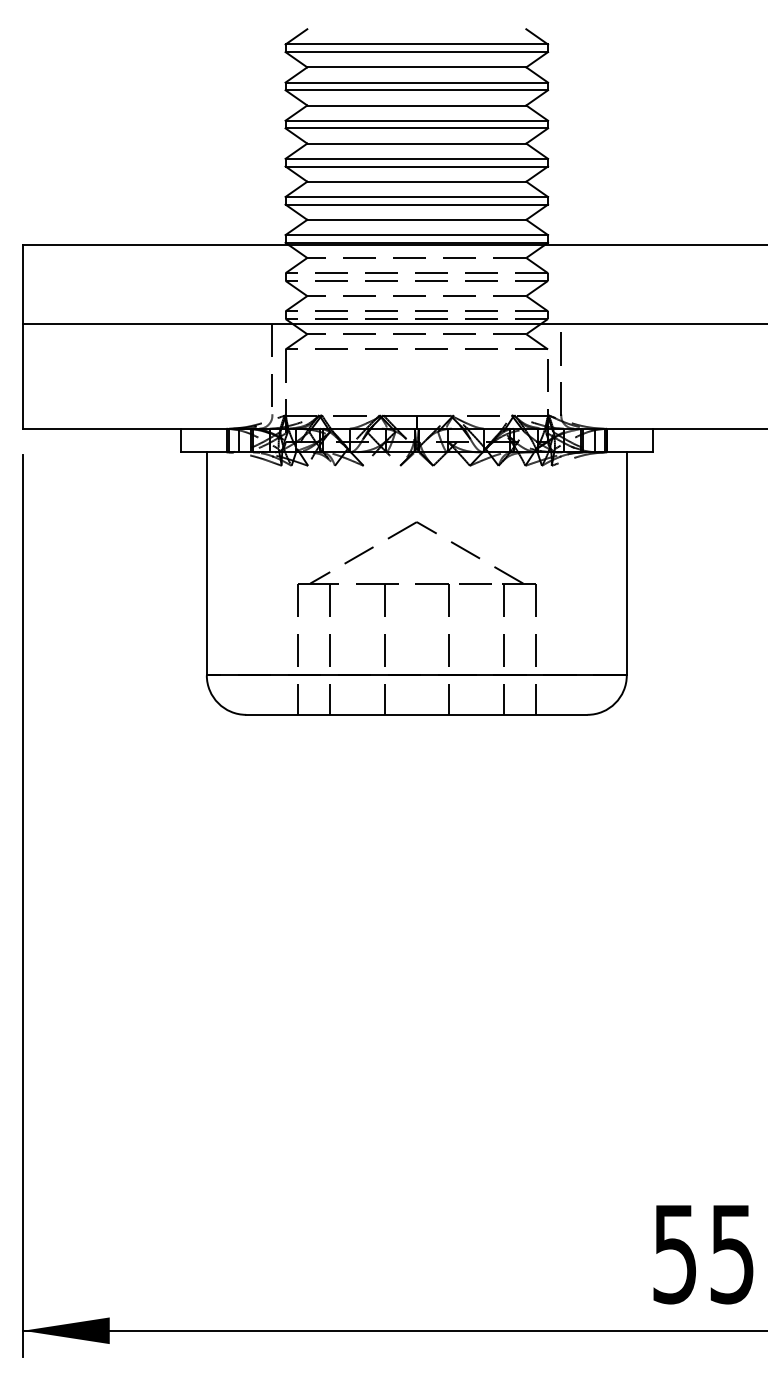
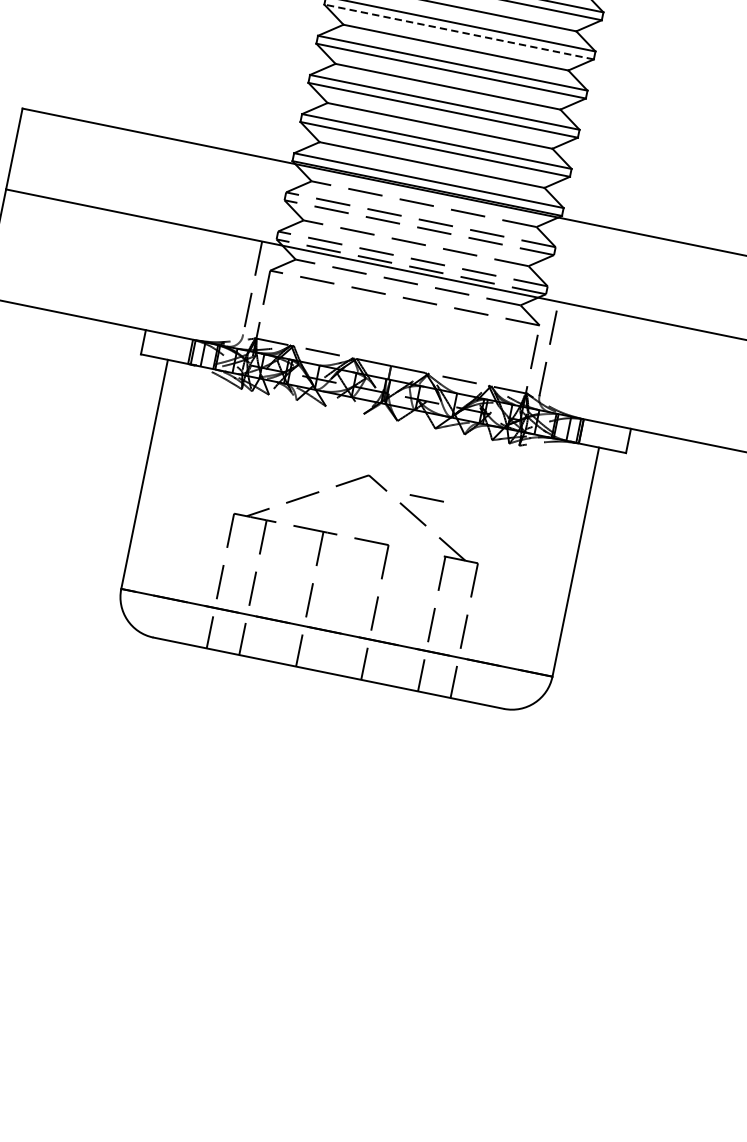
line: (416, 90) -> (458, 32), solid -> dashed
line: (475, 583) -> (427, 498), moved

